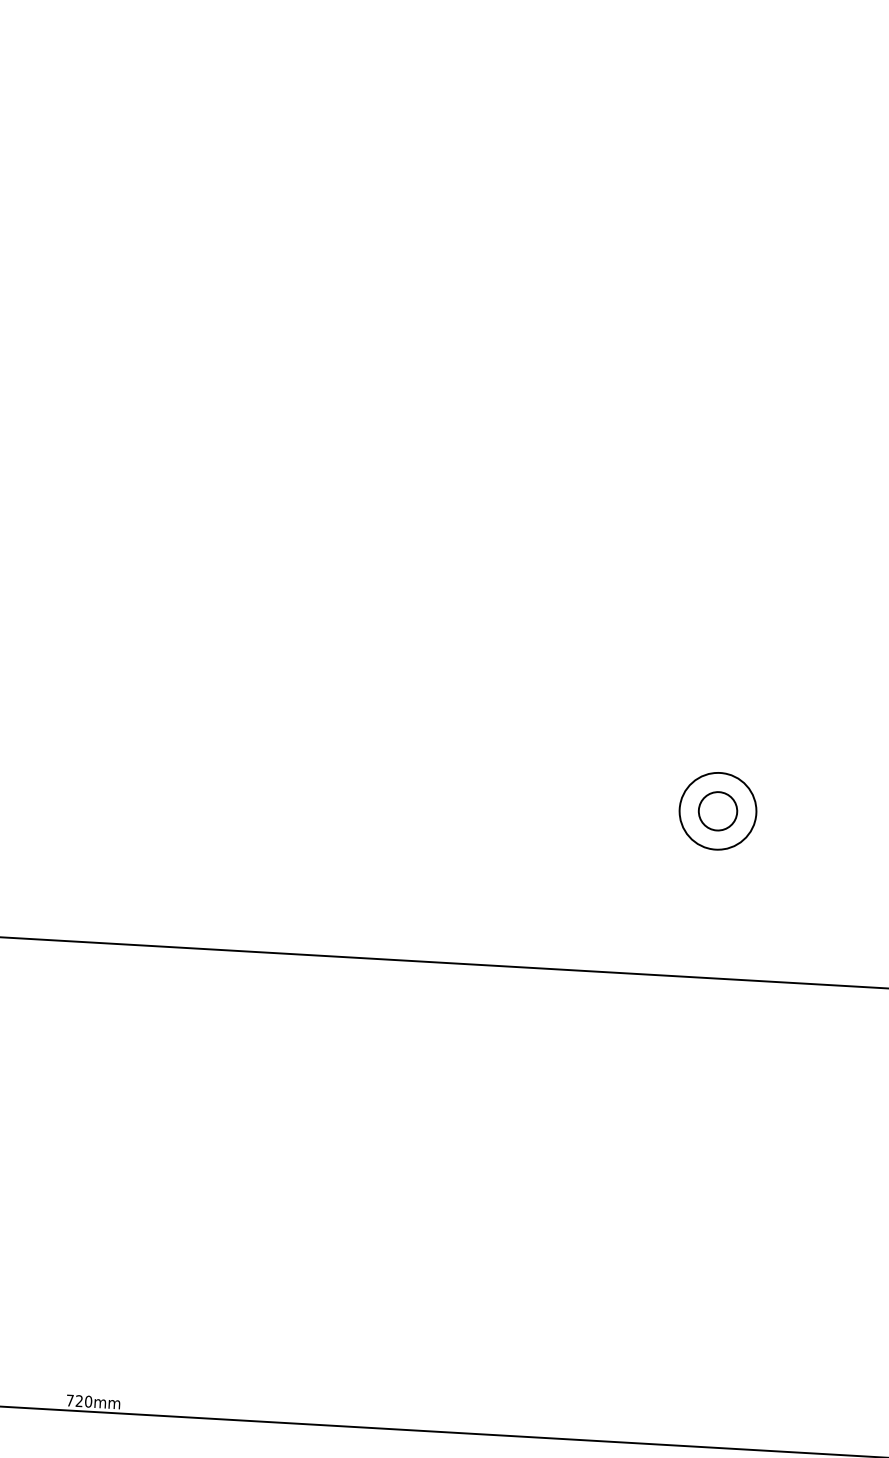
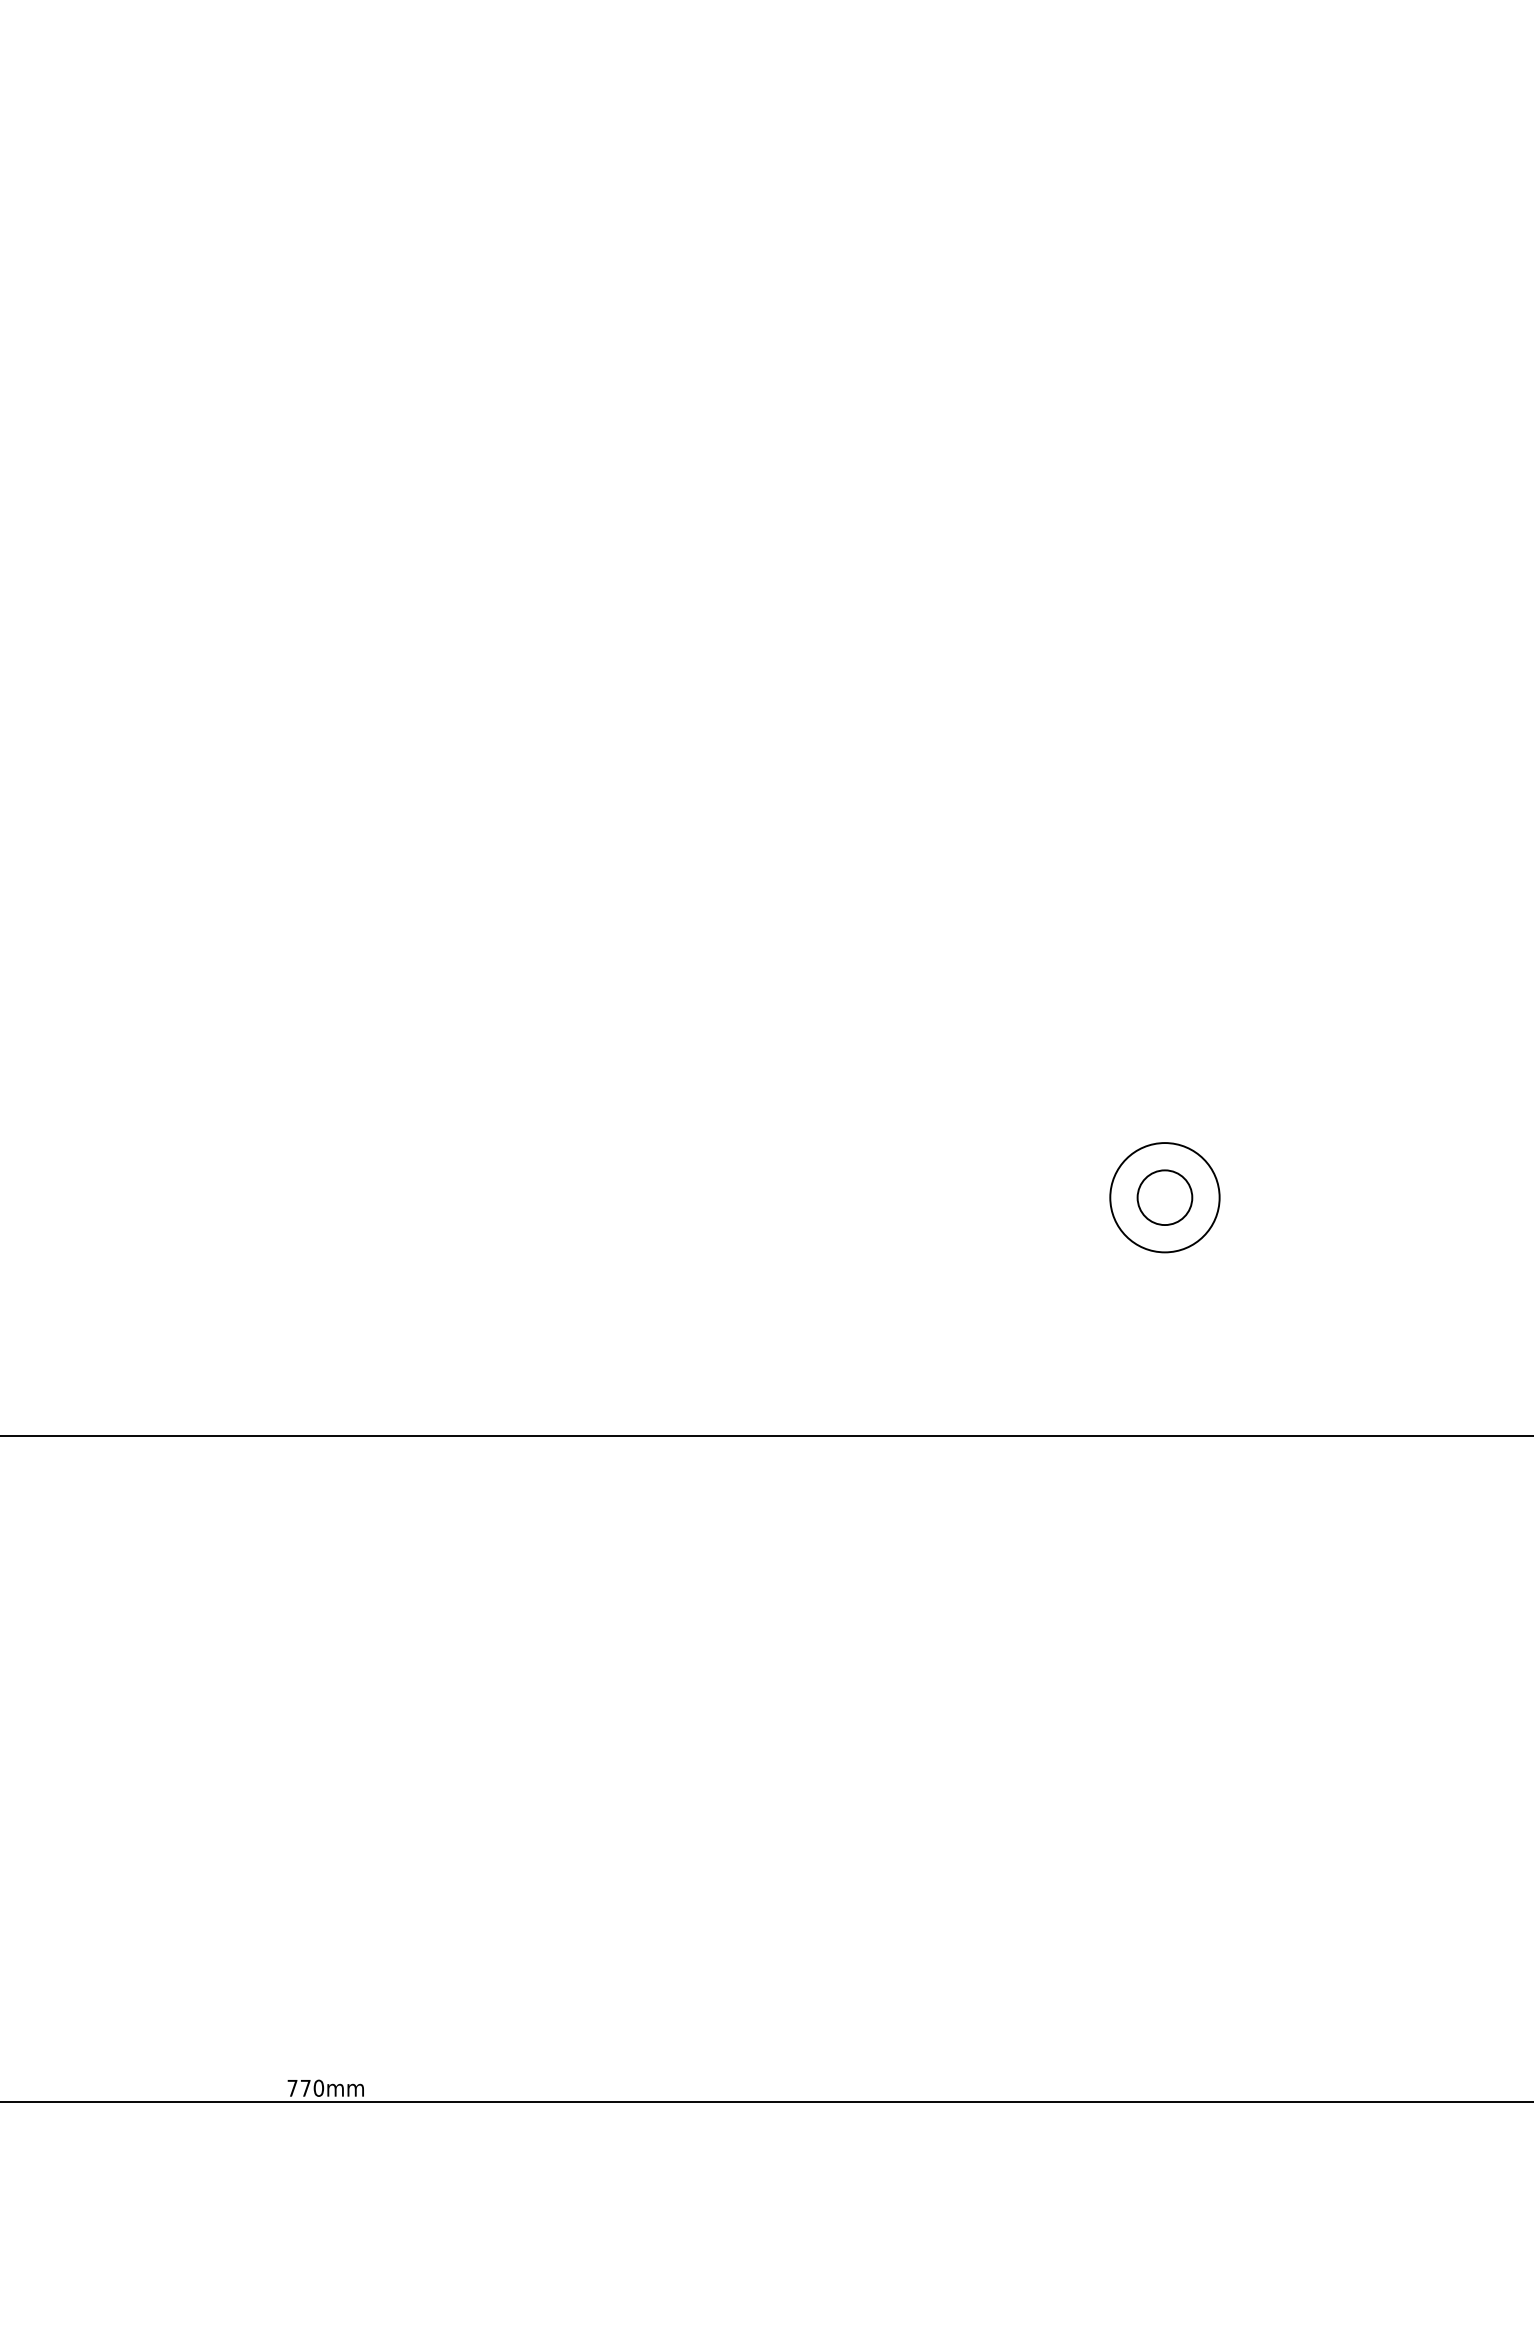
text: (79, 1400) -> (305, 2087), 720mm -> 770mm

